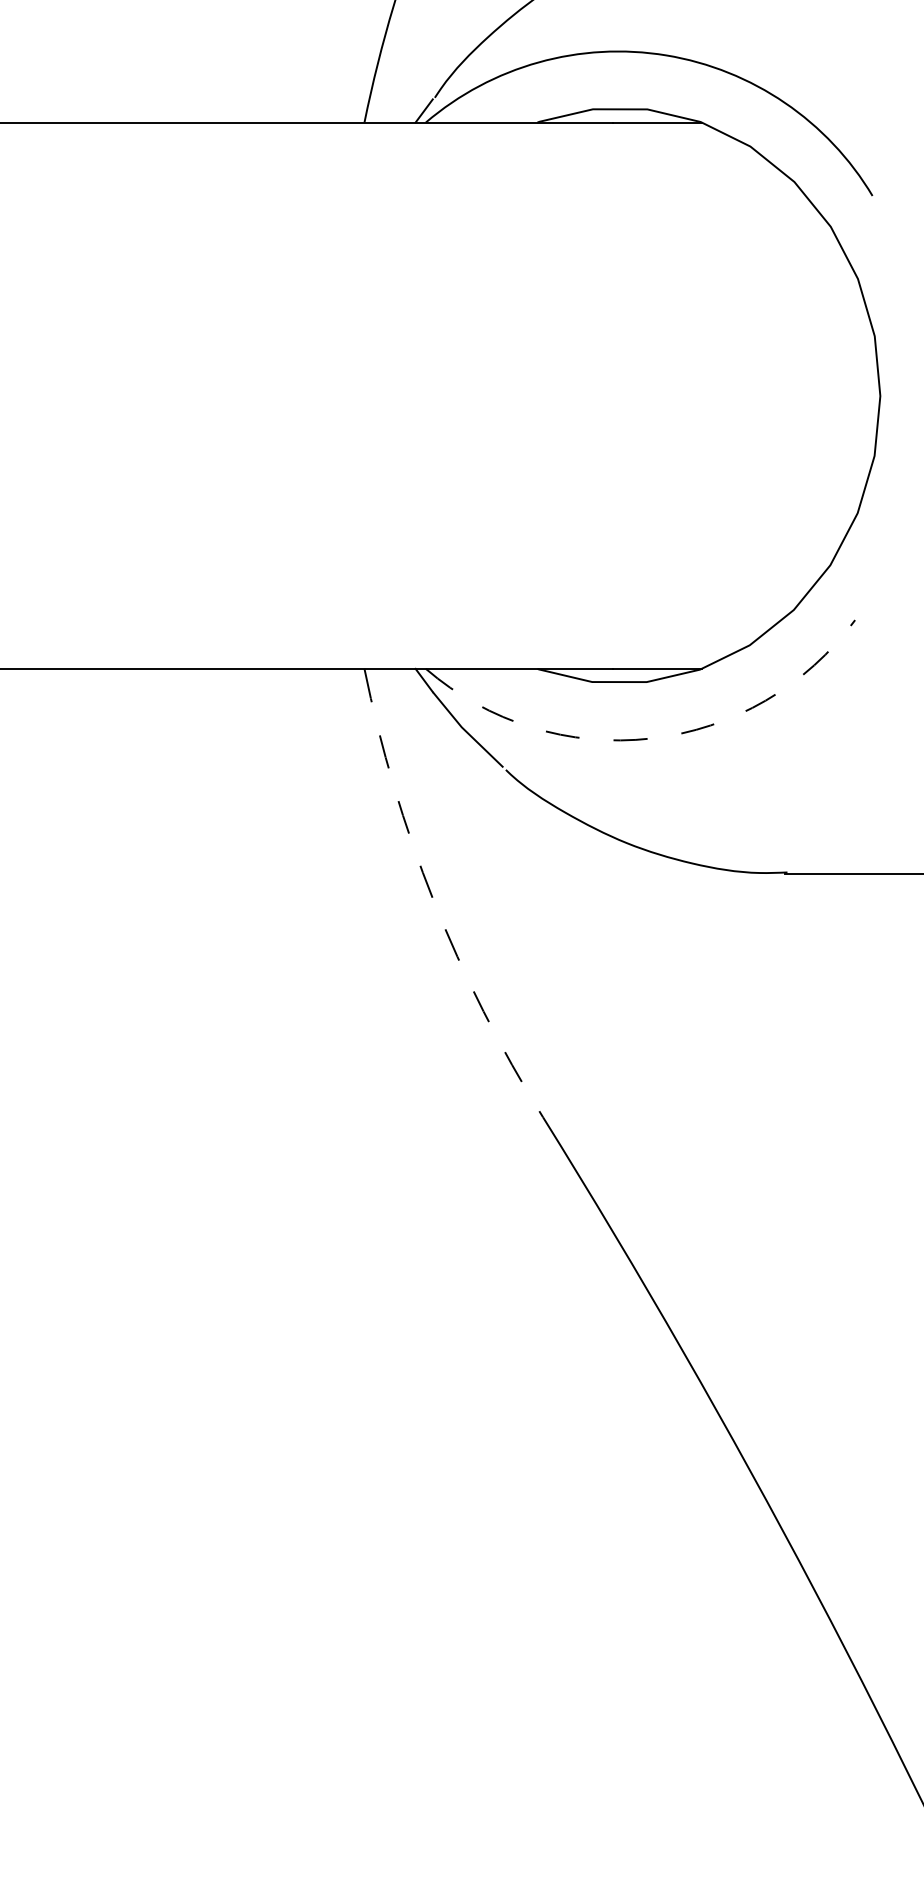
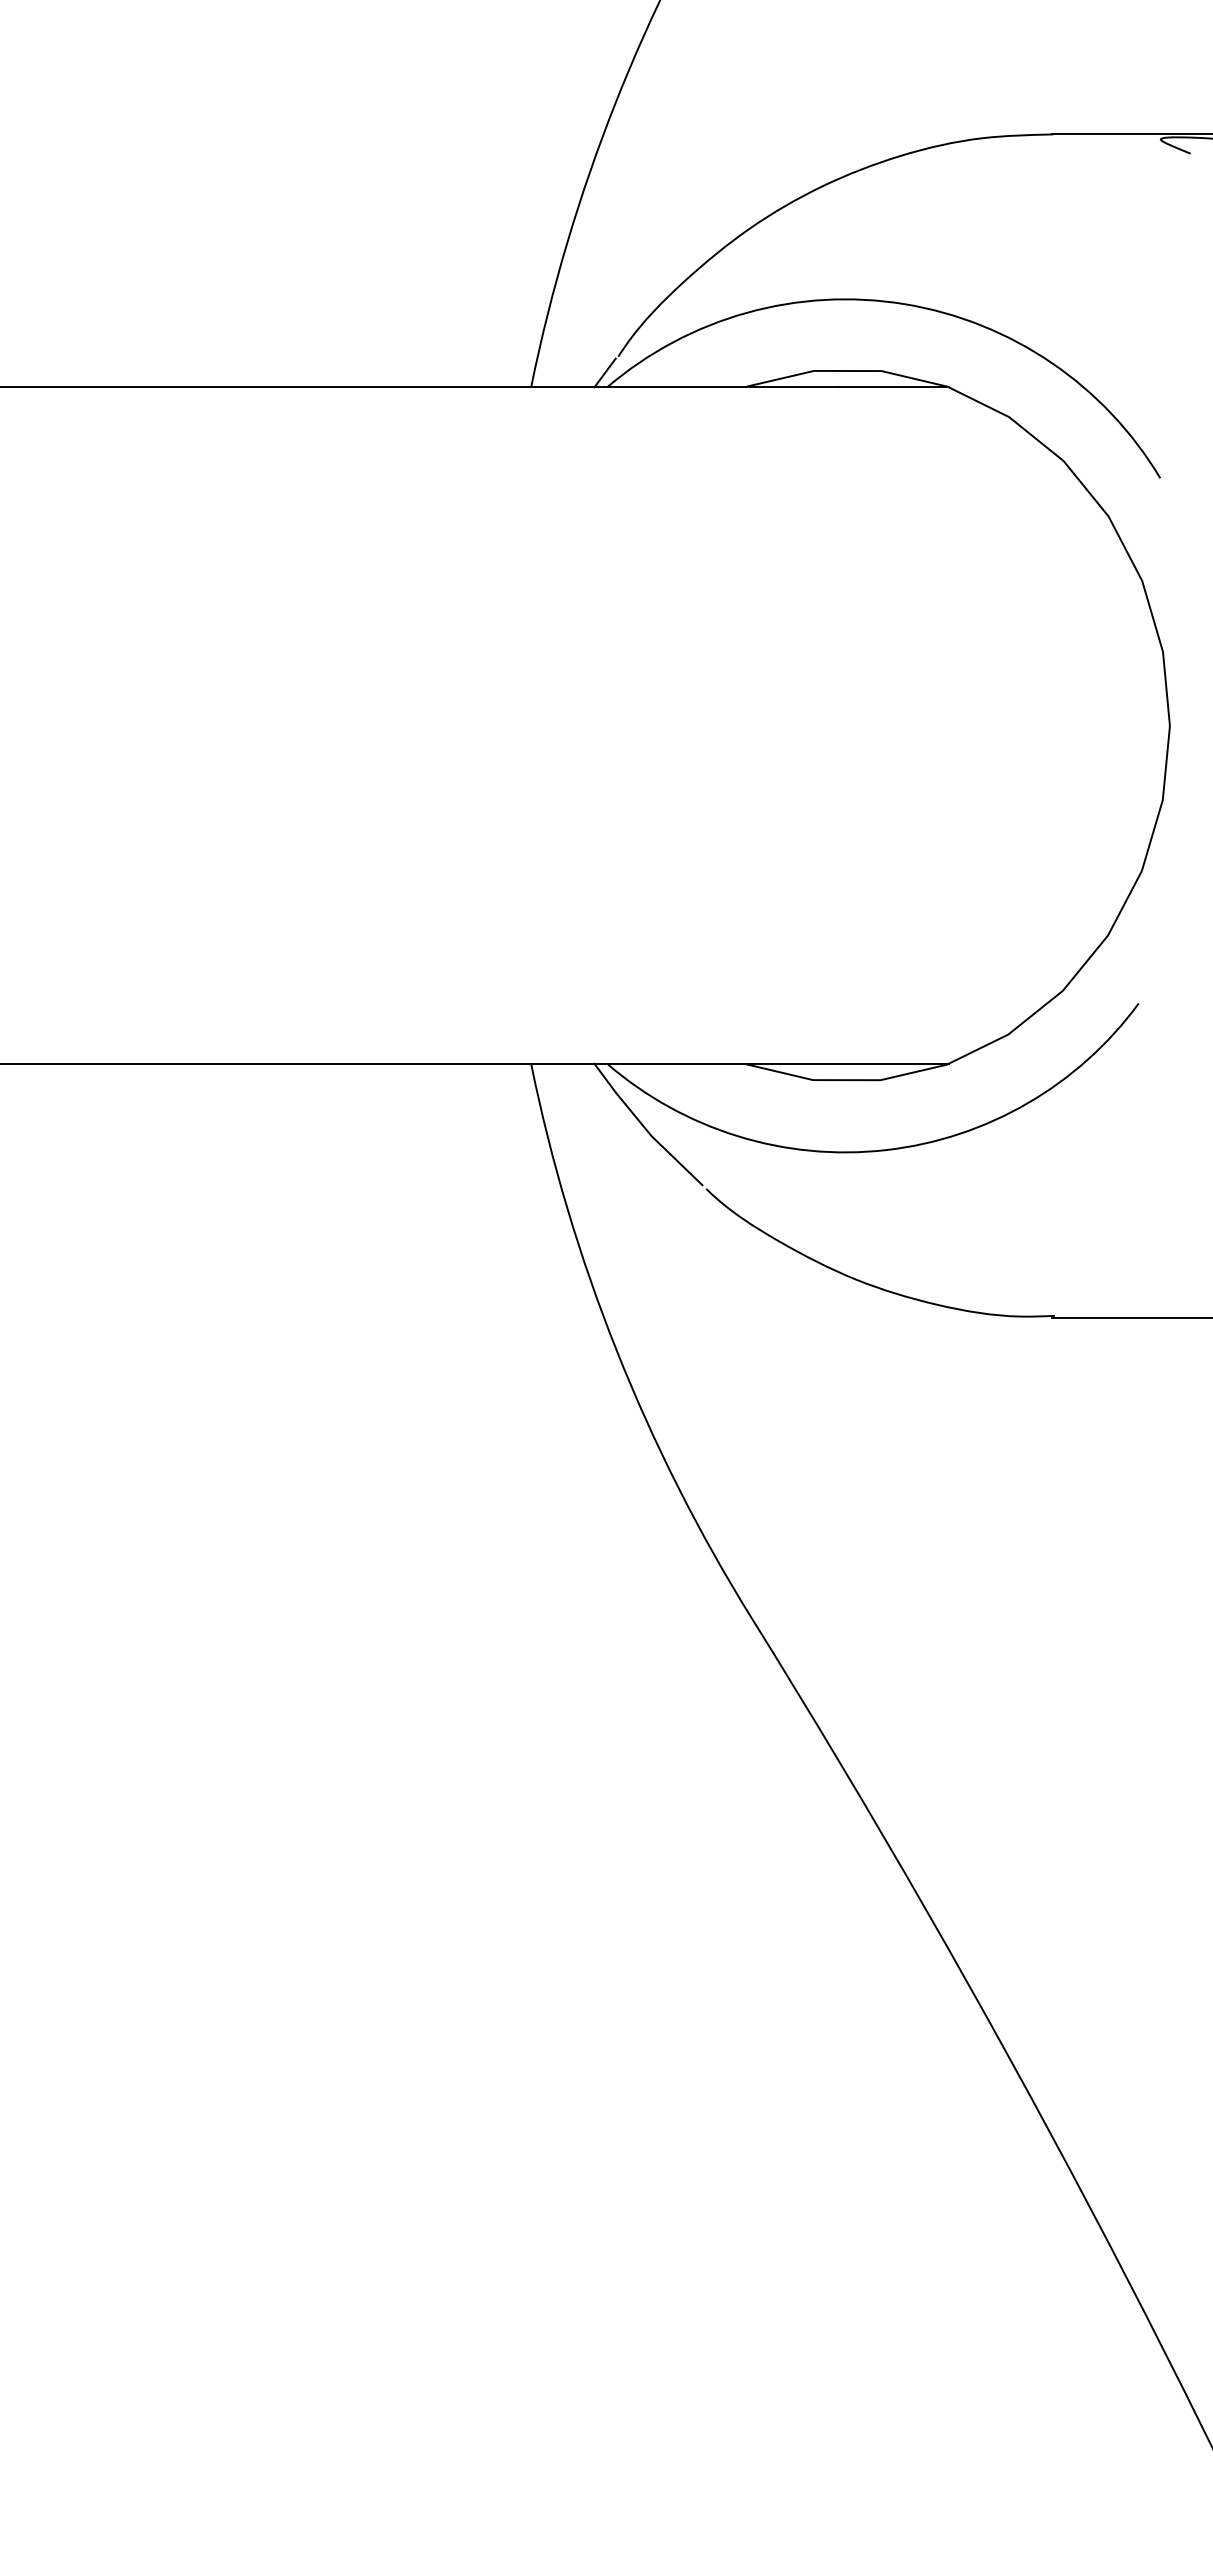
arc: (651, 738) -> (886, 1150), dashed -> solid
arc: (434, 901) -> (617, 1351), dashed -> solid

